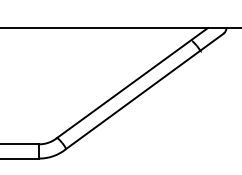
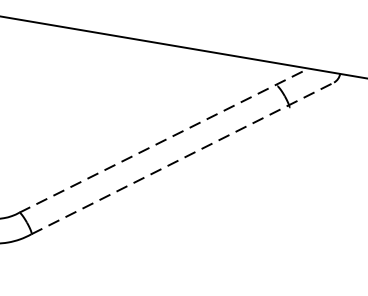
line: (132, 82) -> (164, 139), solid -> dashed
line: (144, 91) -> (182, 158), solid -> dashed

